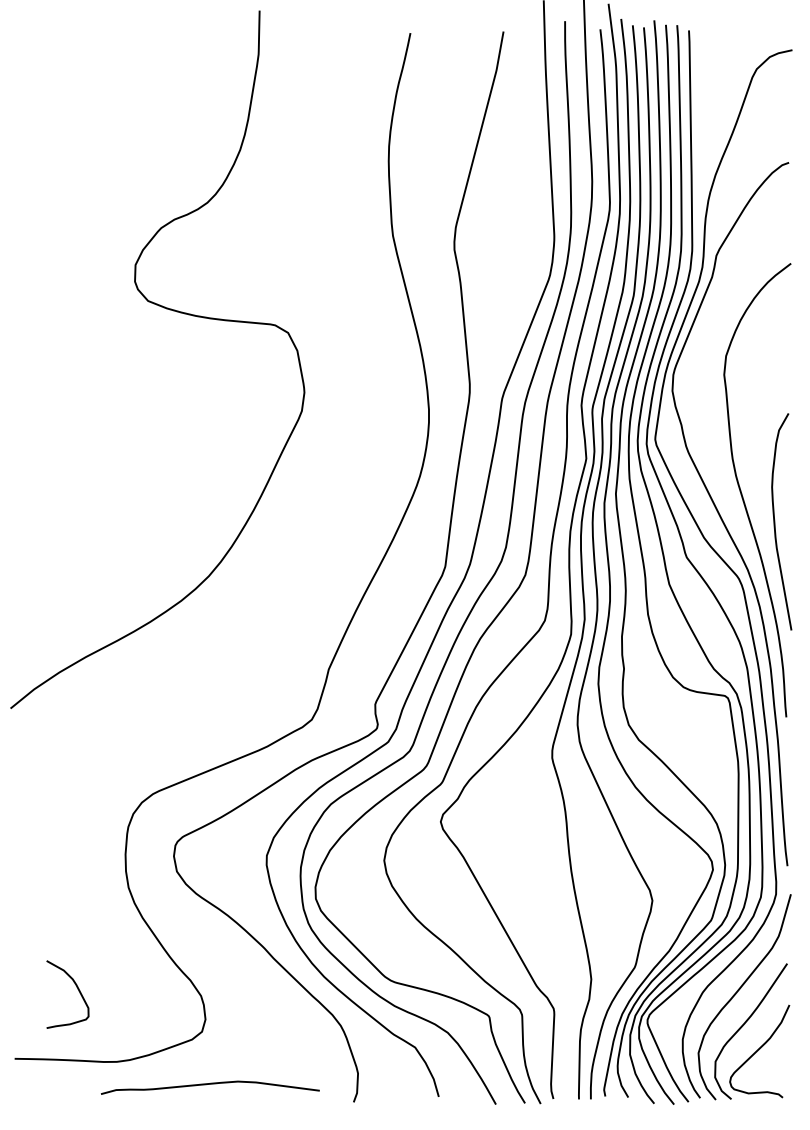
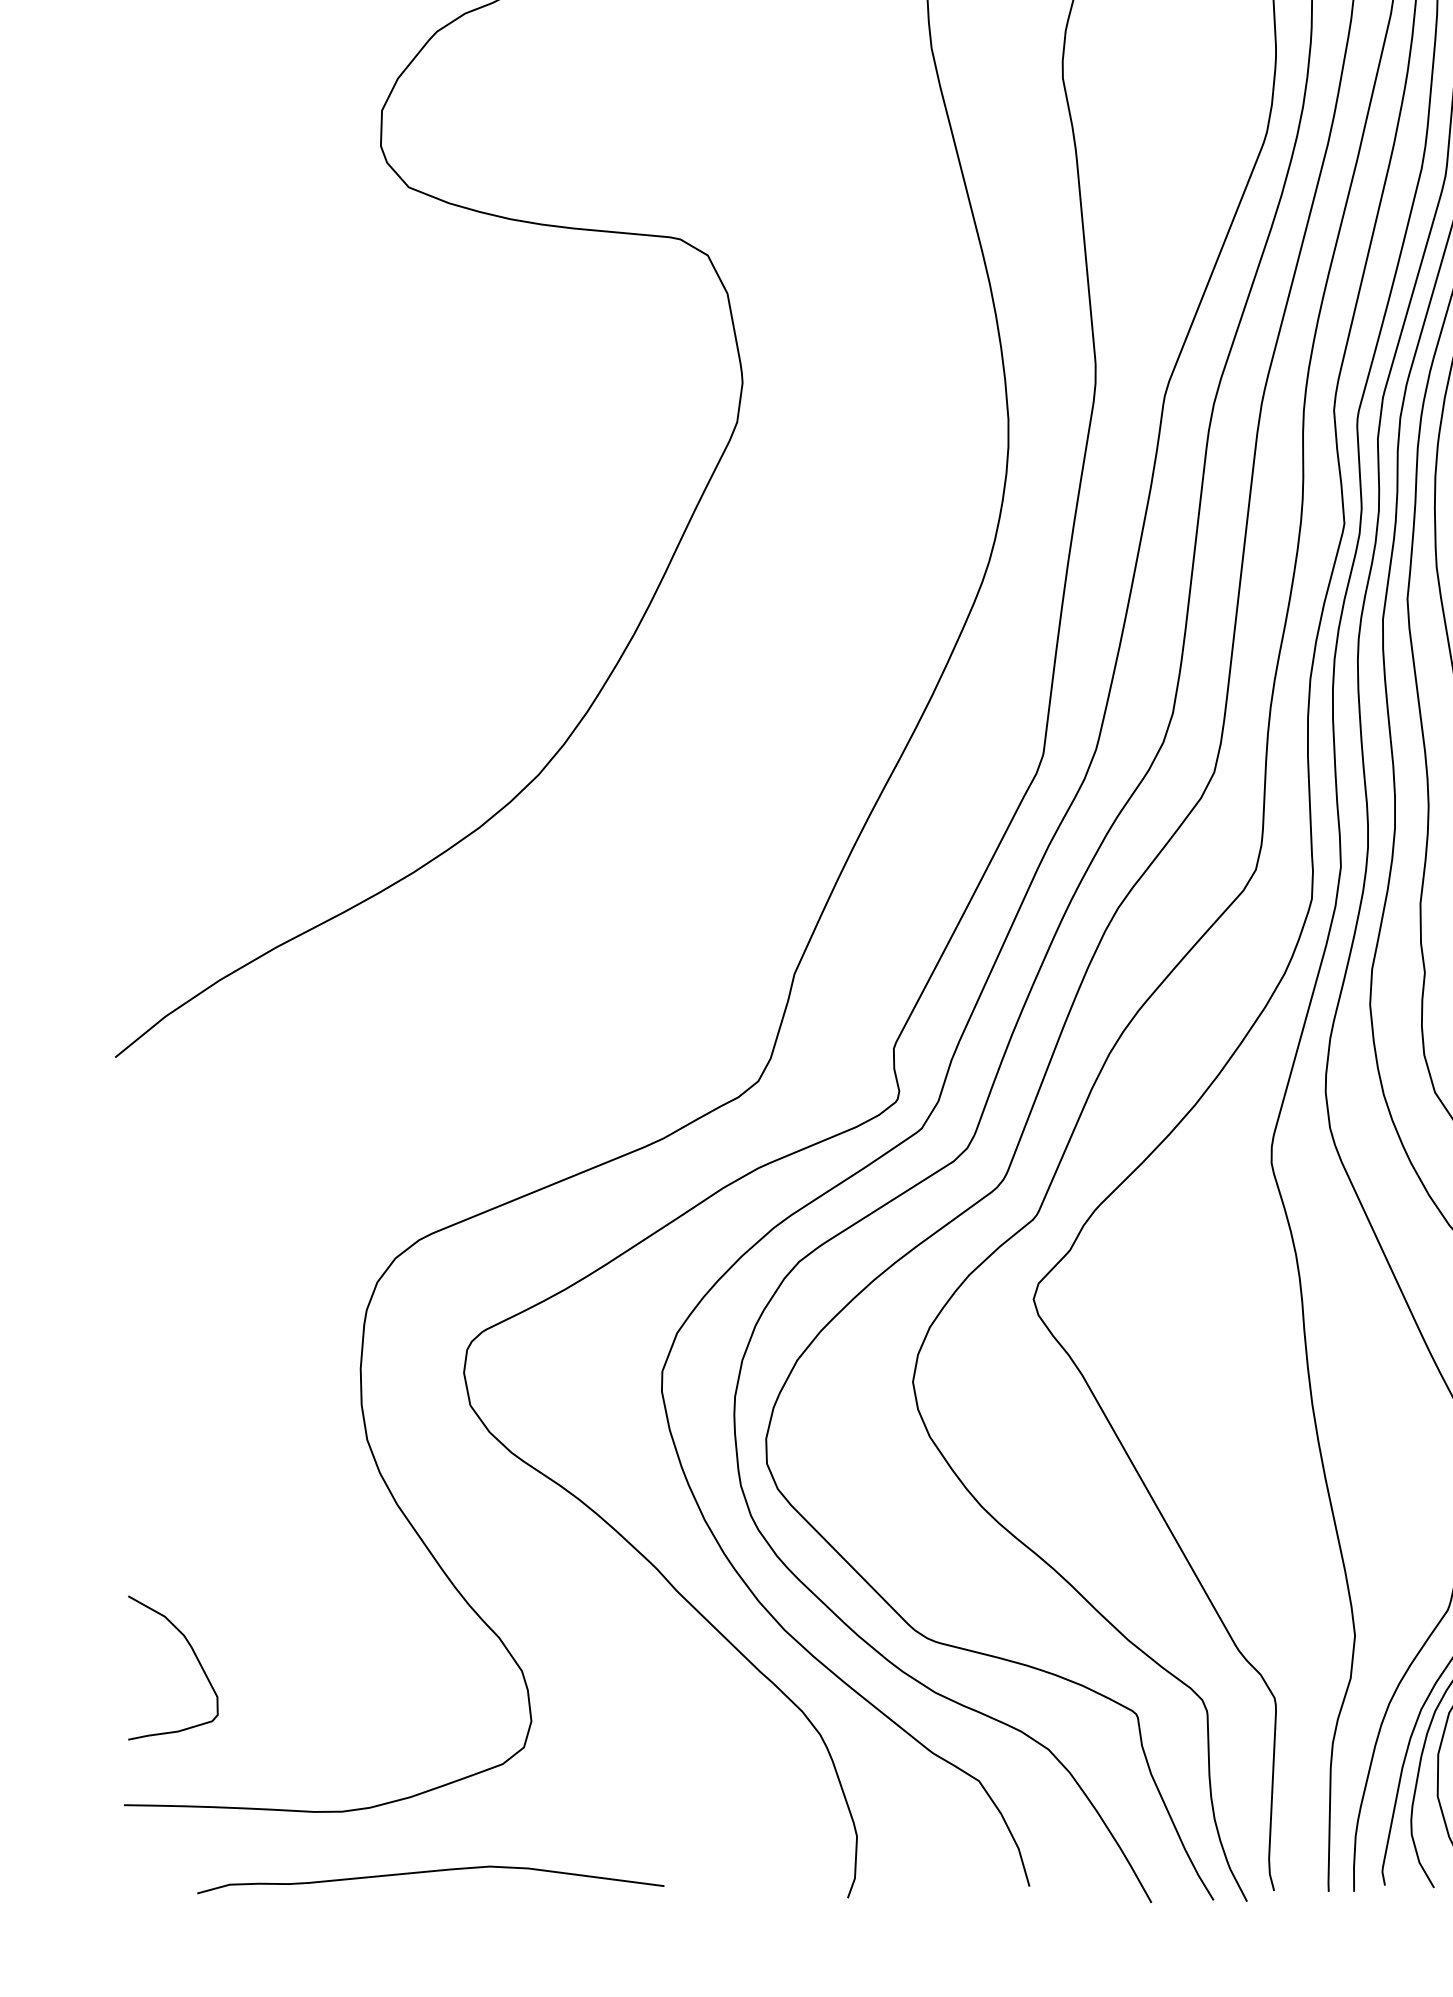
curve: (77, 989) -> (194, 1657), moved
curve: (210, 1084) -> (431, 1872), moved

